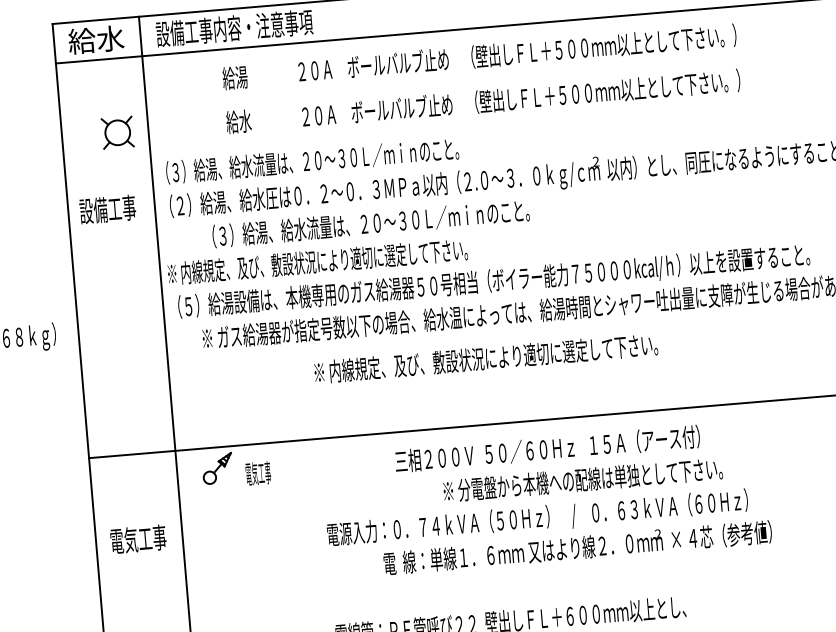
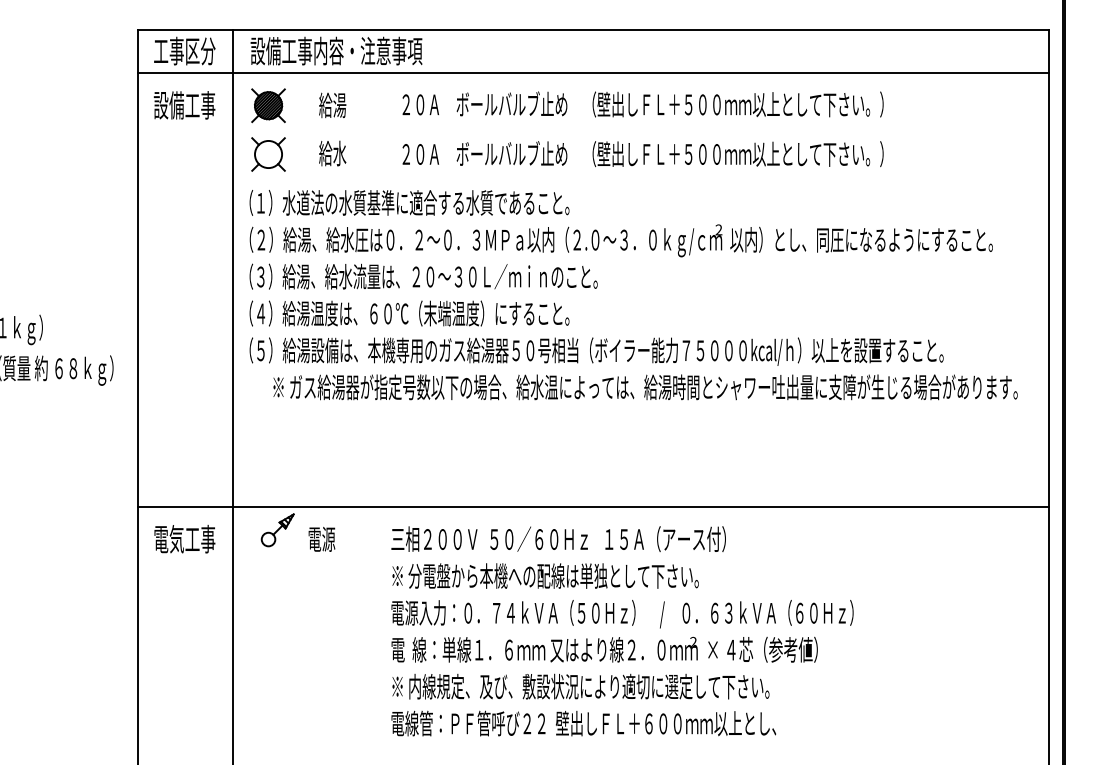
text: (96, 39) -> (184, 50), 給水 -> 工事区分
part: (176, 82) -> (268, 105), added
part: (117, 132) -> (268, 154), moved
text: (312, 160) -> (409, 202), （３）給湯、給水流量は、２０～３０Ｌ／ｍｉｎのこと。 -> （１）水道法の水質基準に適合する水質であること。
text: (107, 209) -> (184, 105), moved
text: (370, 223) -> (423, 276), moved
text: (317, 261) -> (405, 313), ※ 内線規定、及び、敷設状況により適切に選定して下さい。 -> （４）給湯温度は、６０℃（末端温度）にすること。
text: (485, 358) -> (580, 686), moved
text: (547, 448) -> (558, 538), moved
text: (258, 472) -> (321, 538), 電気工事 -> 電源
text: (582, 479) -> (545, 575), moved
text: (138, 538) -> (184, 538), moved
text: (577, 547) -> (604, 649), moved

